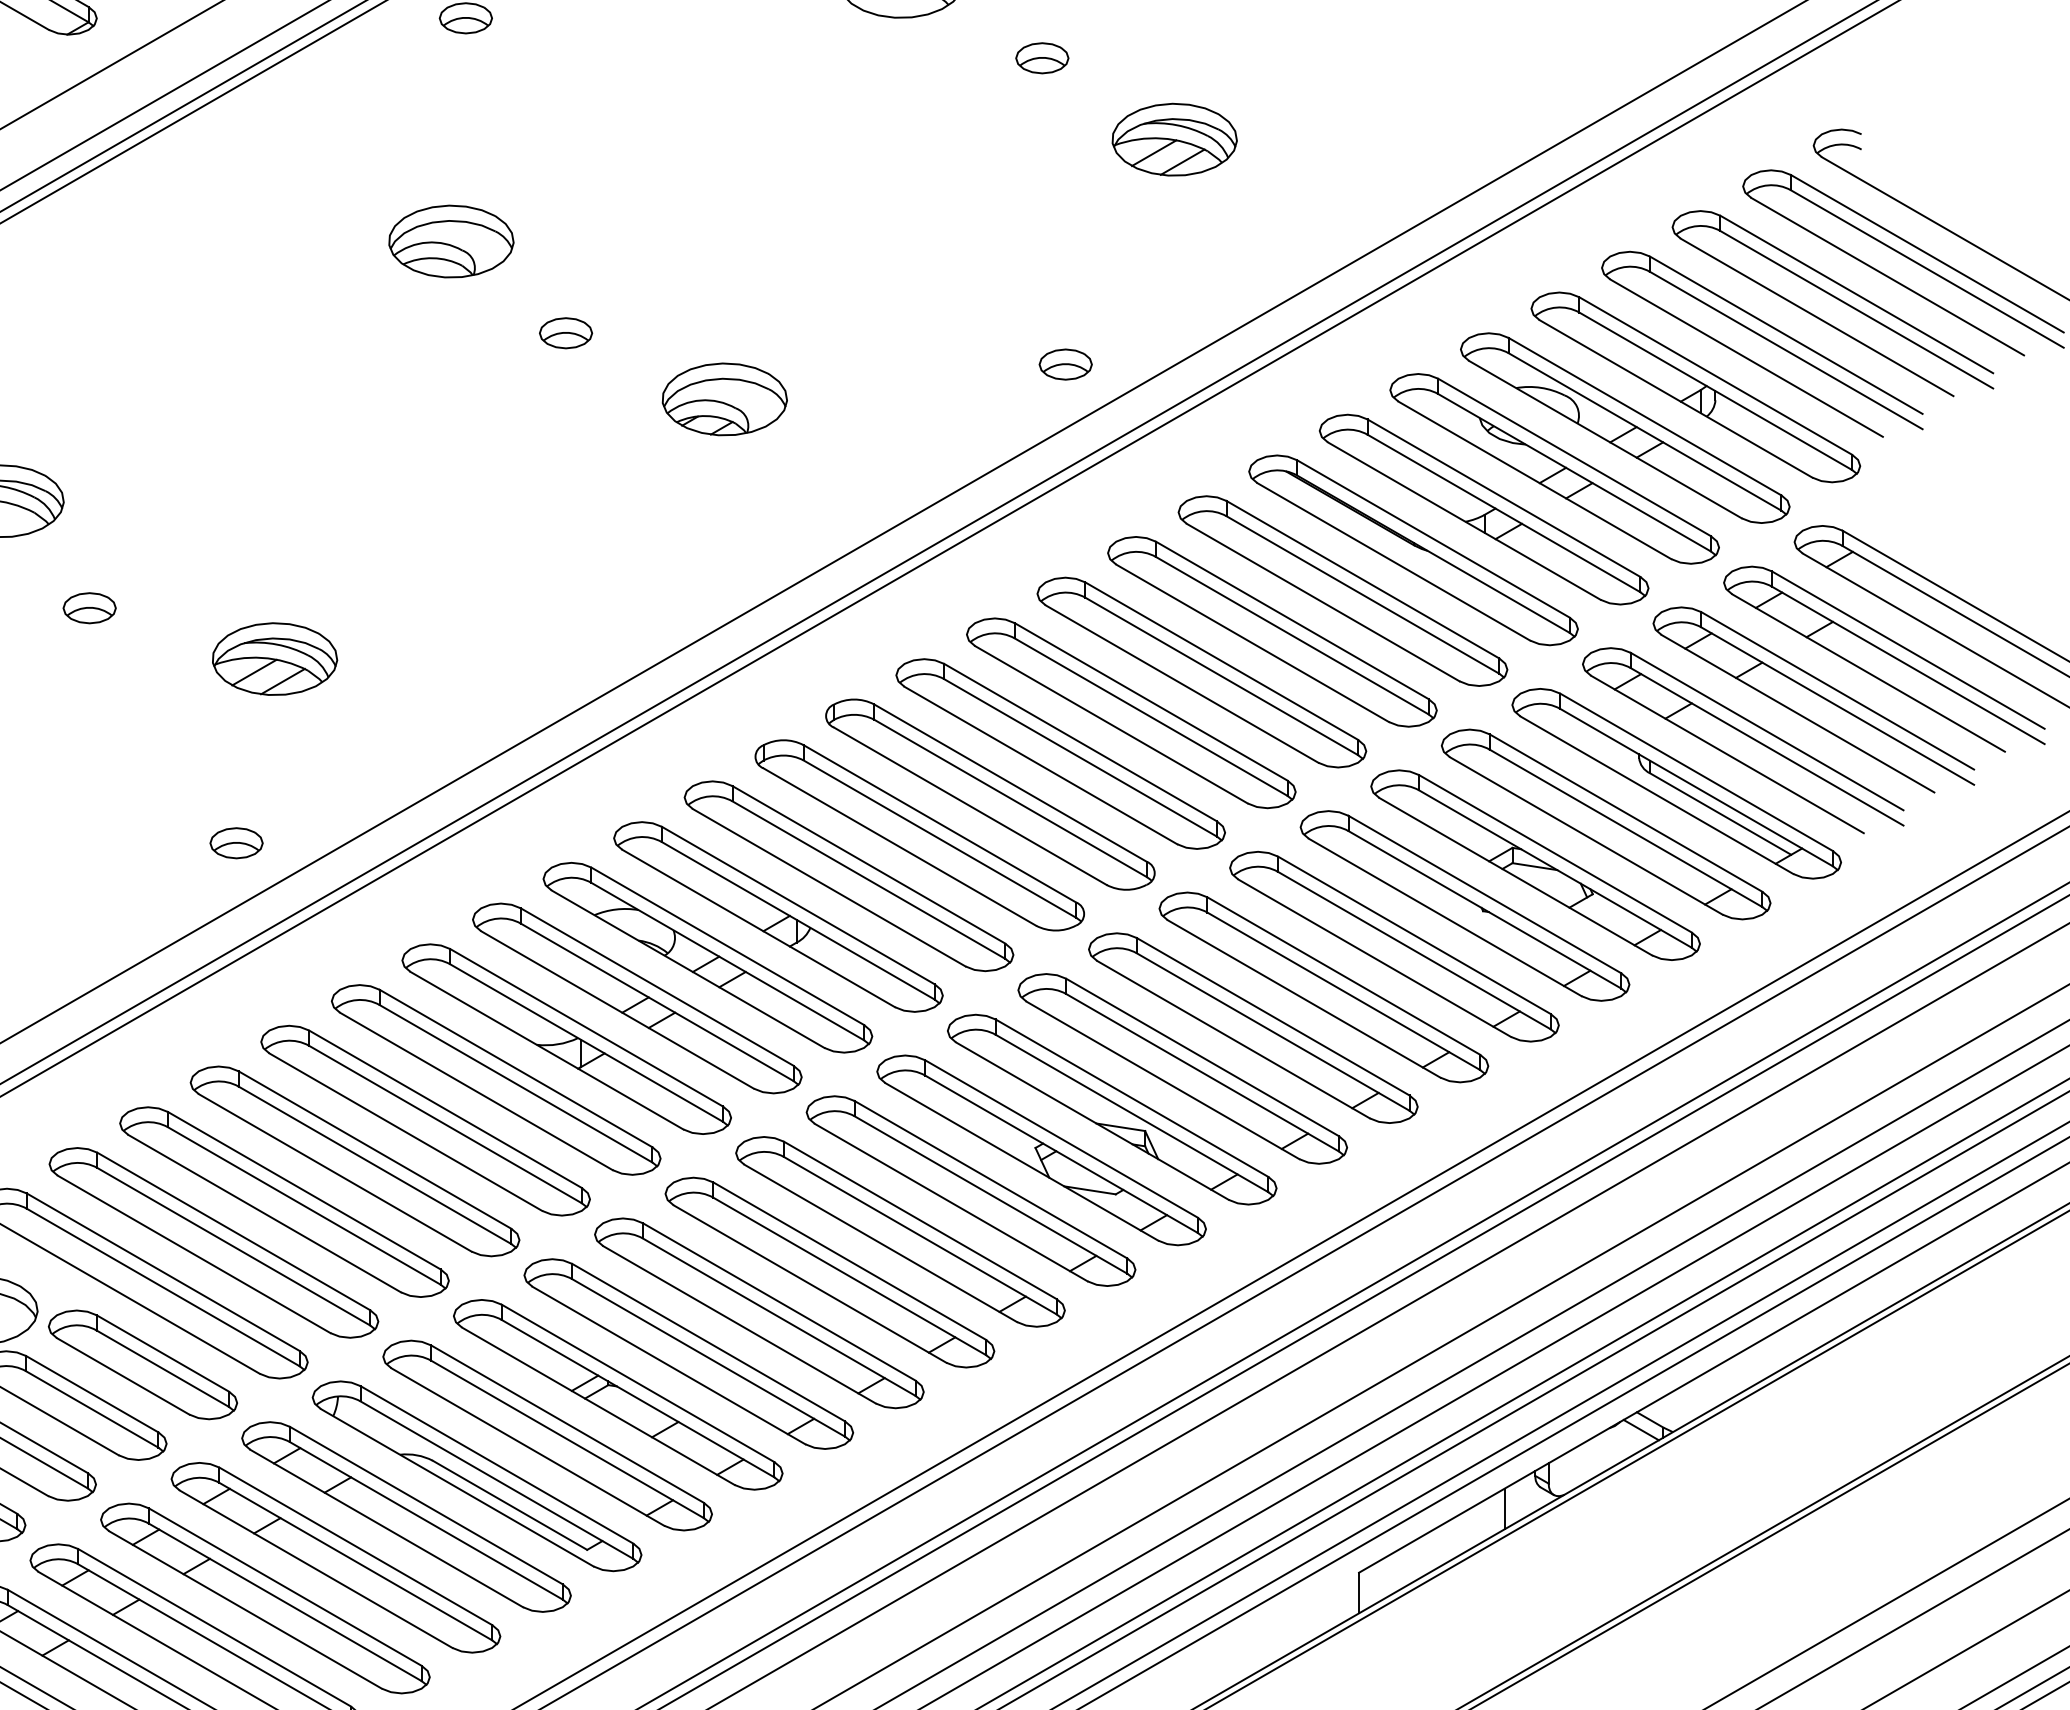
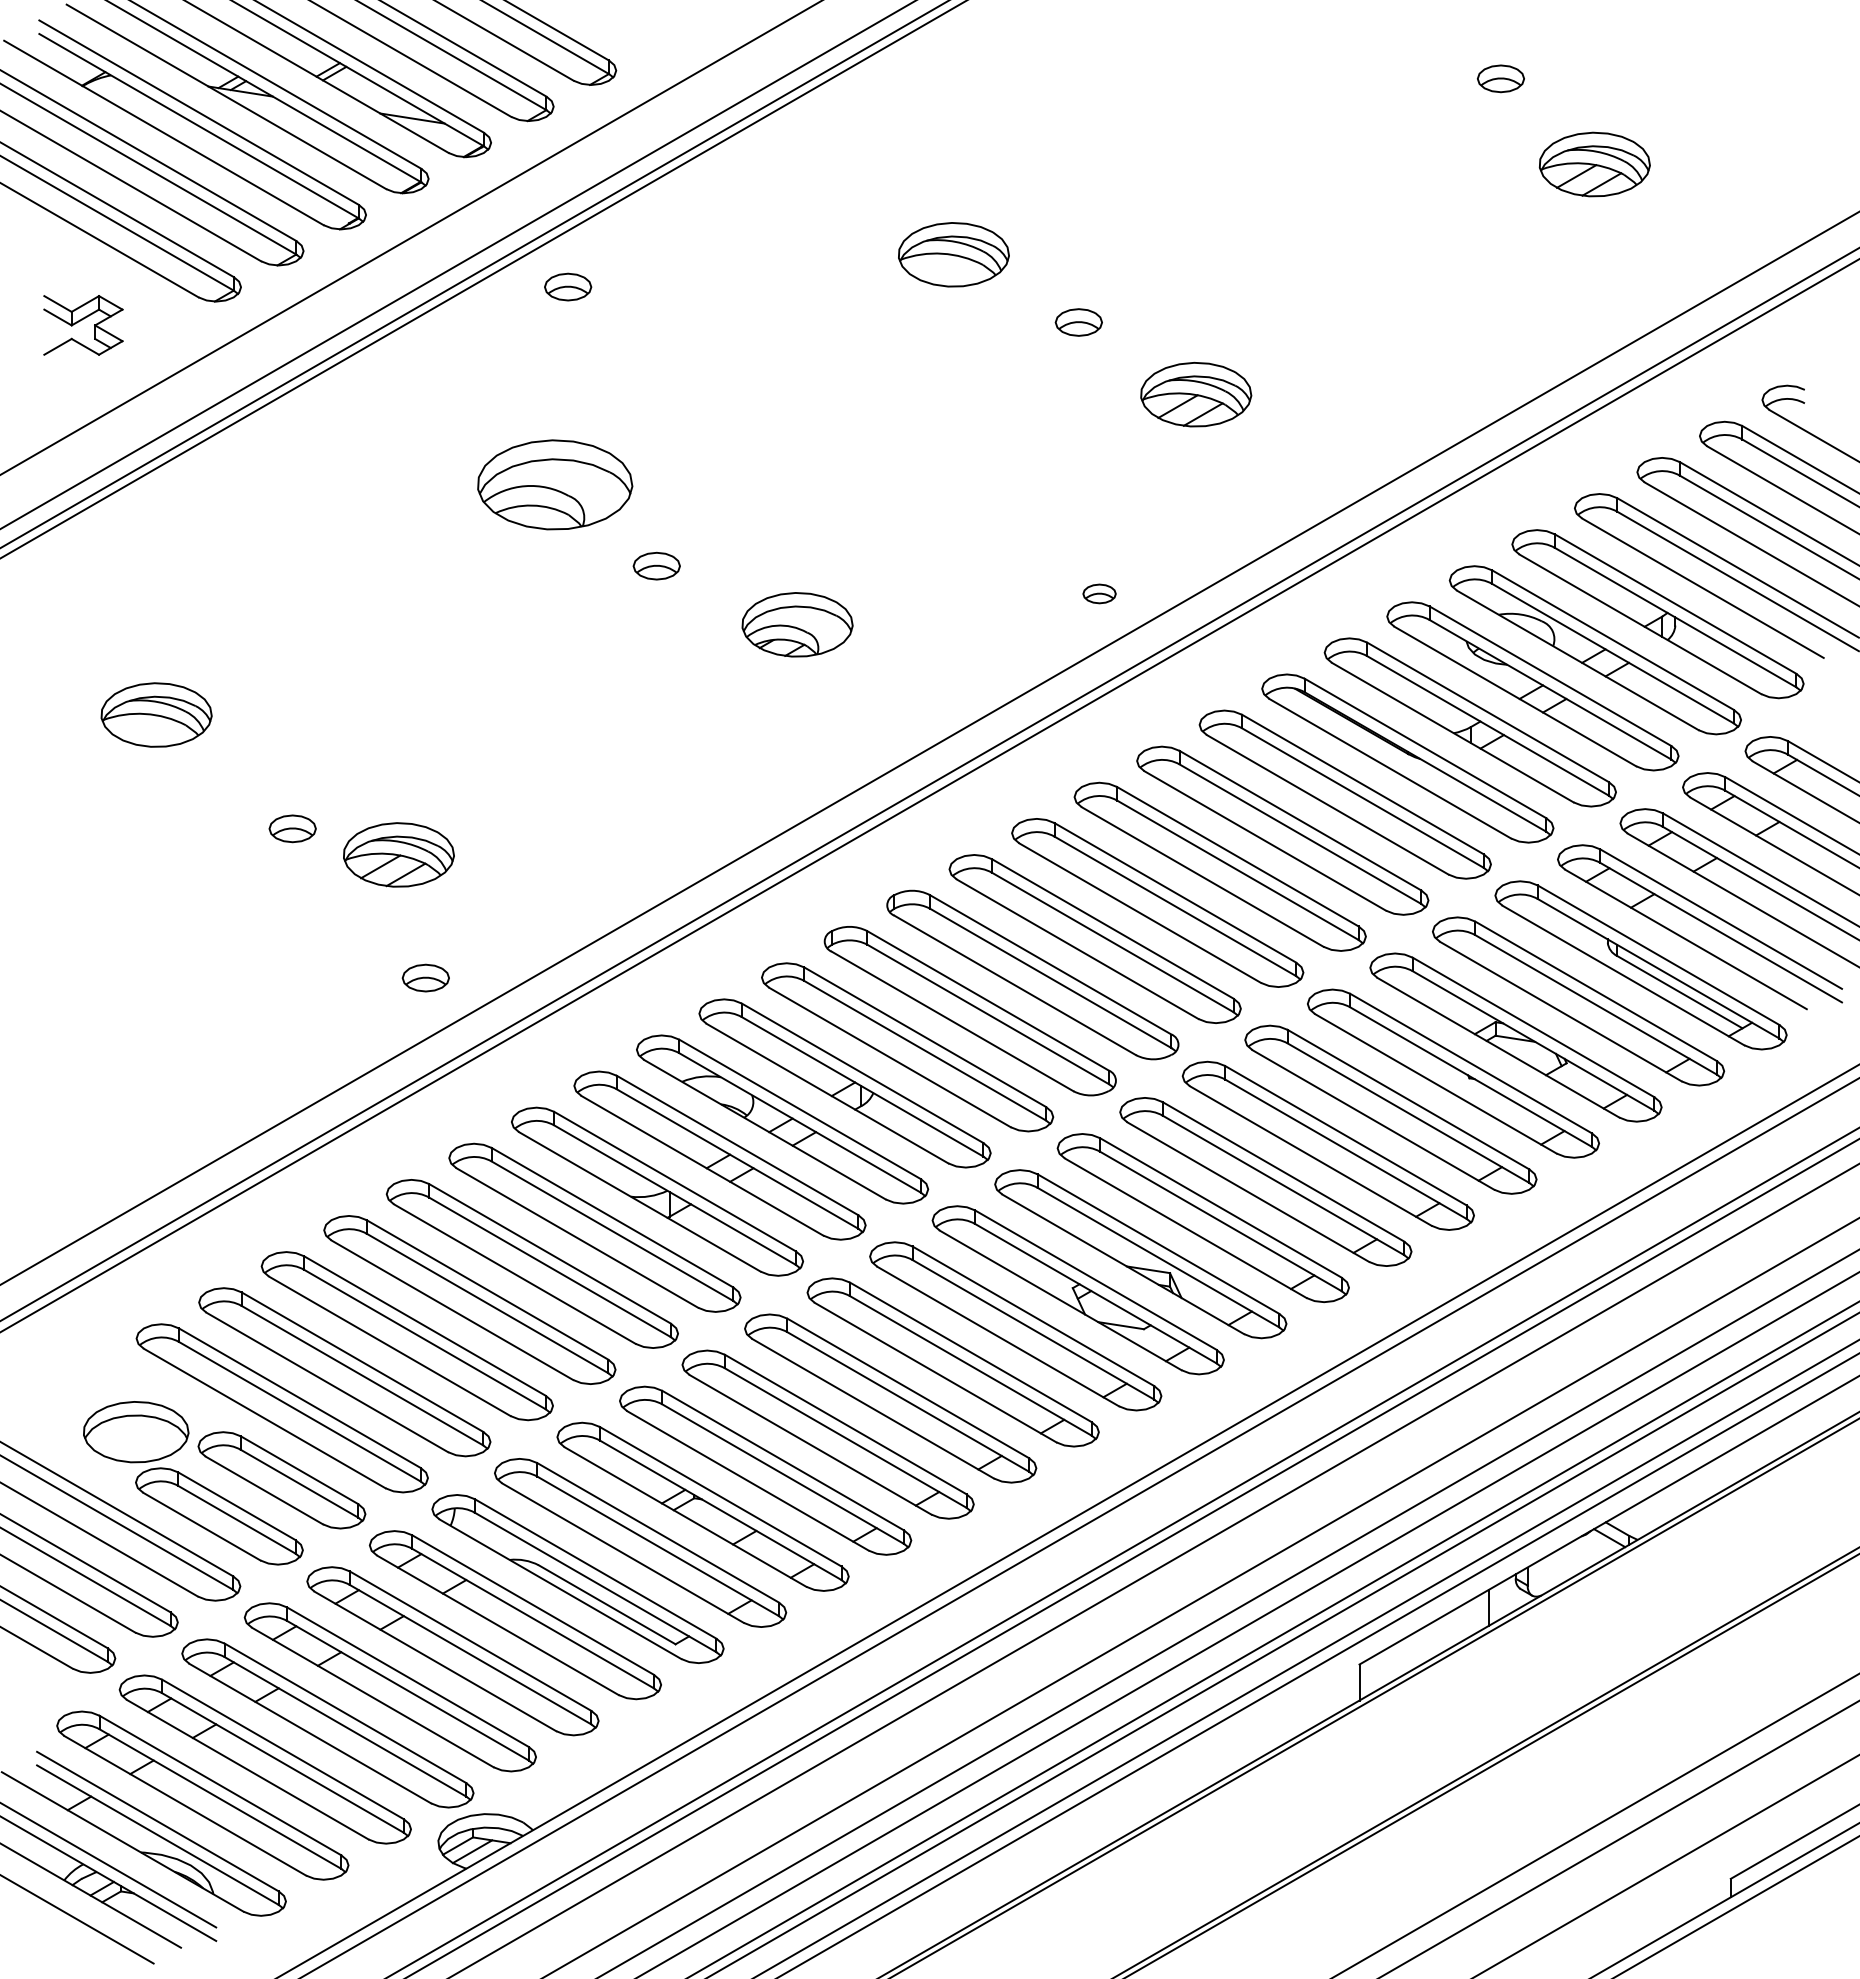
part: (451, 241) -> (555, 484), size x1.4
part: (1065, 364) -> (1099, 593), size x0.7
part: (89, 607) -> (292, 828), moved
part: (236, 842) -> (425, 977), moved

